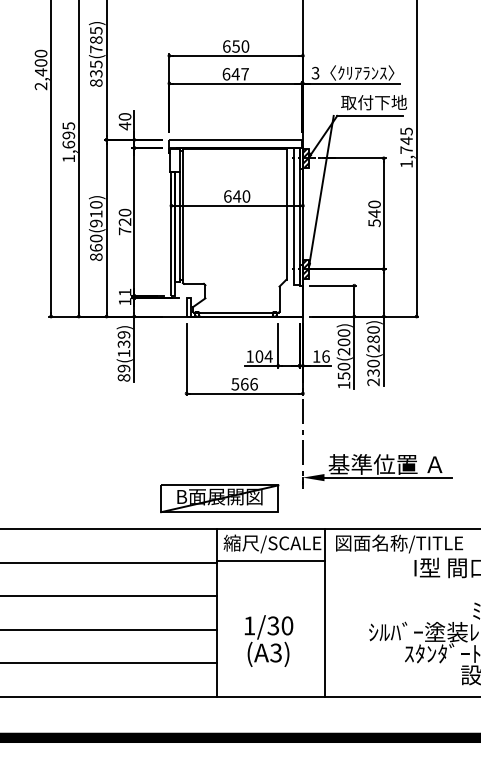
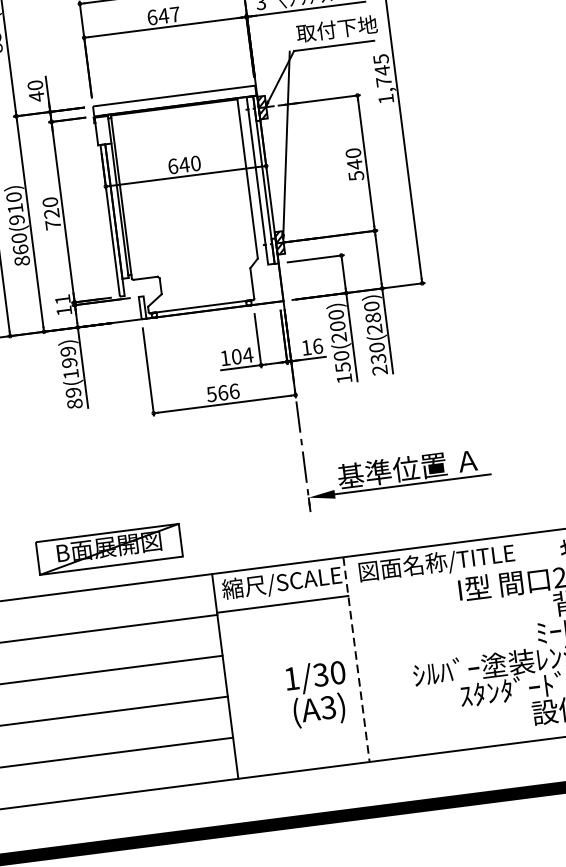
text: (124, 344) -> (70, 363), 89(139) -> 89(199)
part: (219, 498) -> (108, 549), moved
line: (324, 613) -> (356, 660), solid -> dashed
text: (268, 640) -> (317, 693), moved

